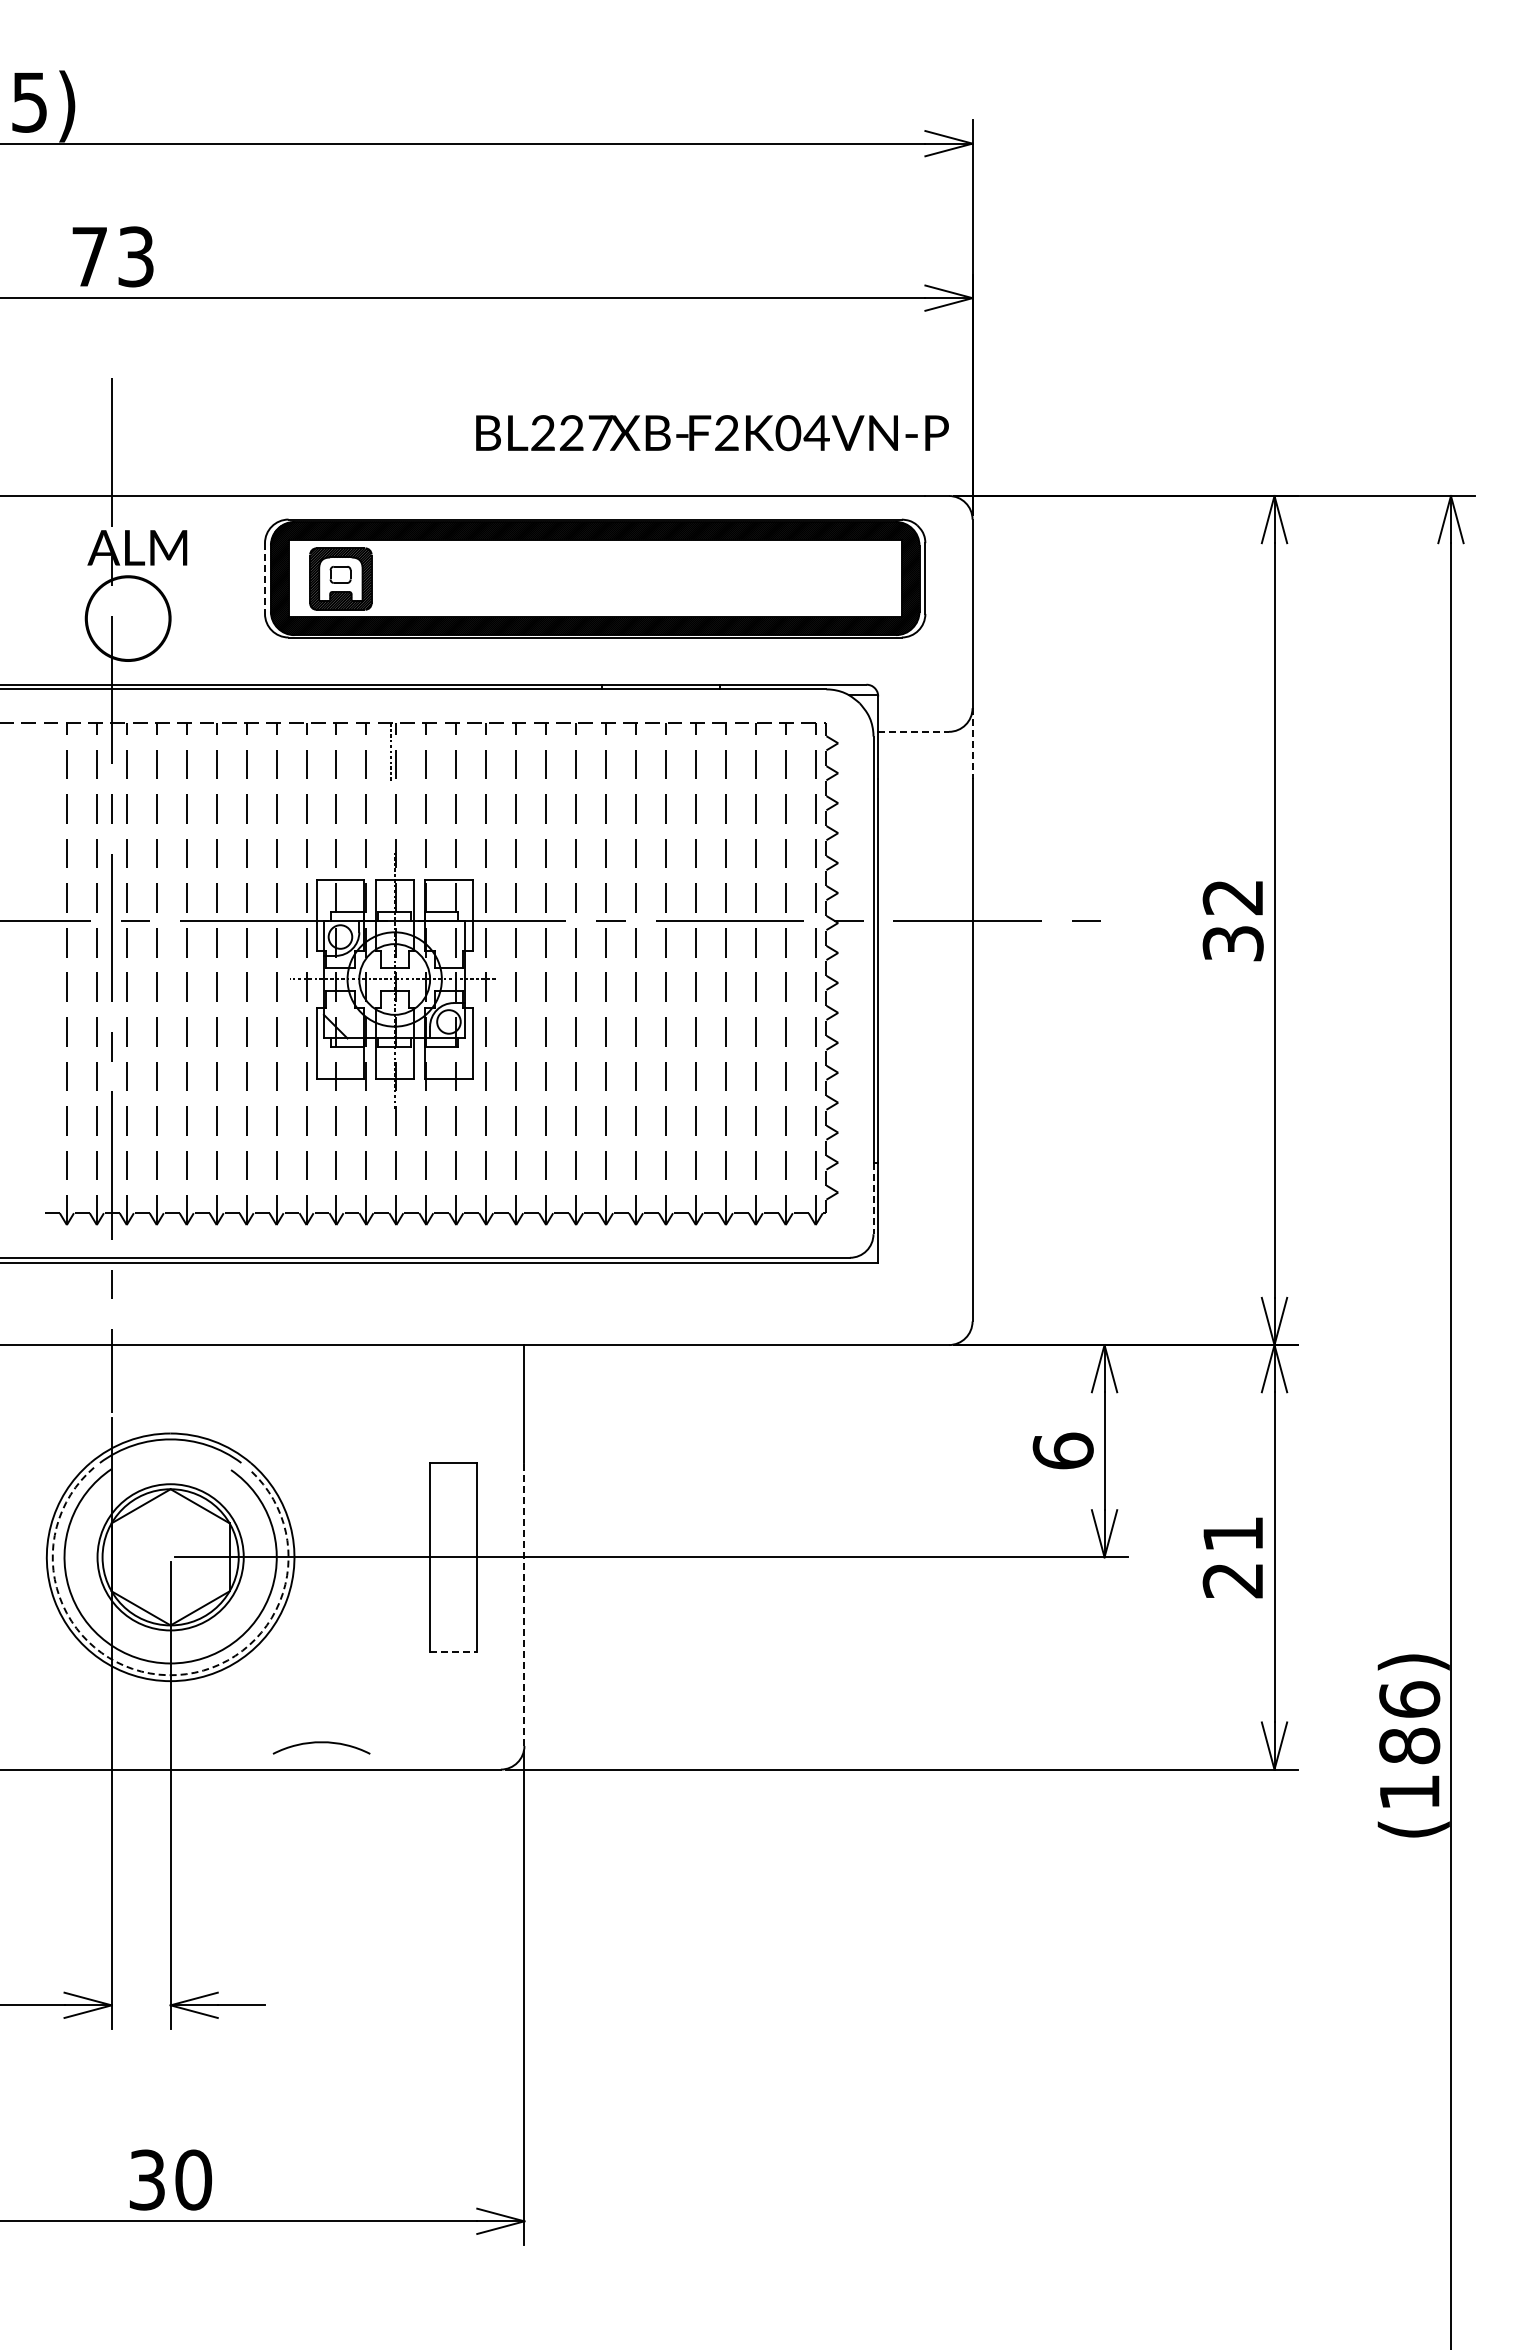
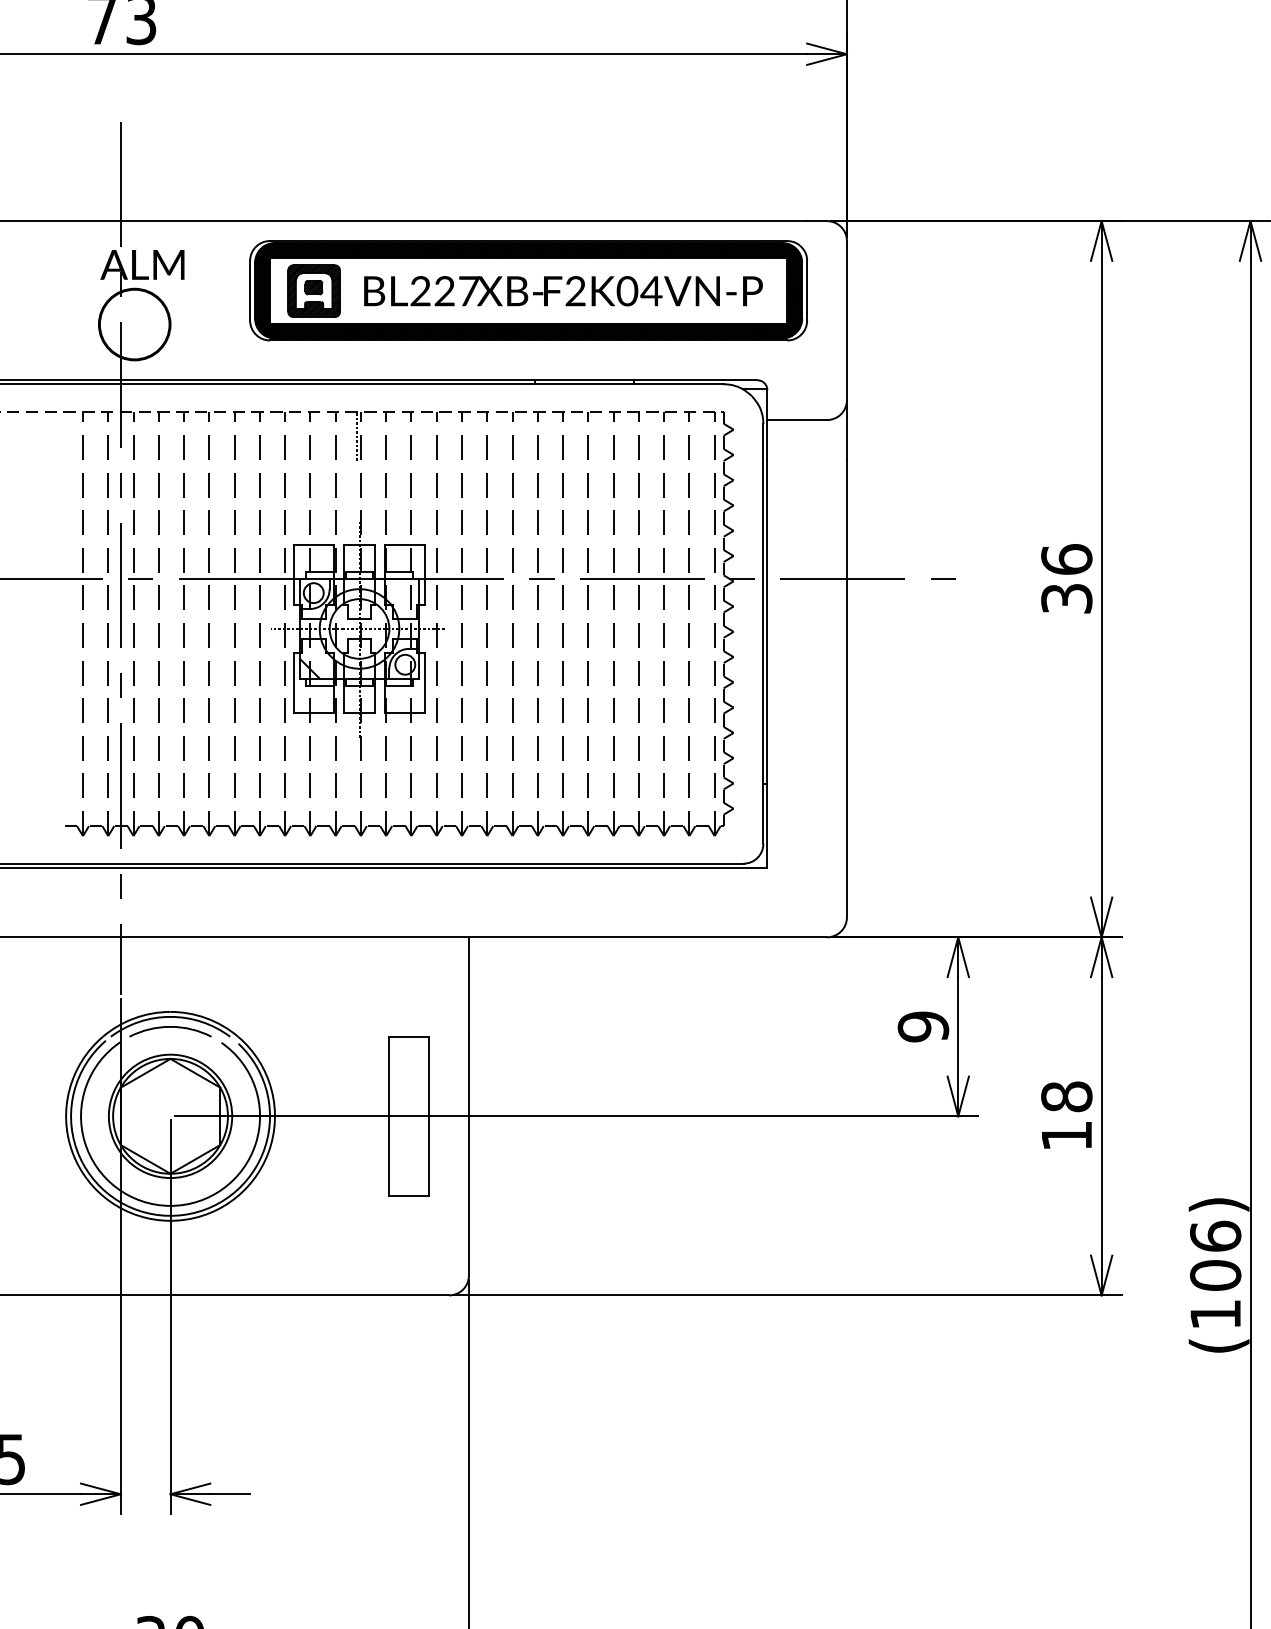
text: (712, 433) -> (563, 291), moved
hatch: (340, 574) -> (313, 287), added
line: (265, 579) -> (250, 291), dashed -> solid
line: (914, 731) -> (797, 419), dashed -> solid
line: (972, 744) -> (846, 430), dashed -> solid
text: (1232, 896) -> (1066, 558), 32 -> 36
line: (873, 1199) -> (763, 814), dashed -> solid
text: (1062, 1450) -> (922, 1026), 6 -> 9
text: (1232, 1557) -> (1066, 1116), 21 -> 18
line: (524, 1604) -> (469, 1156), dashed -> solid
line: (453, 1651) -> (409, 1195), dashed -> solid
arc: (168, 1675) -> (168, 1216), dashed -> solid
arc: (321, 1743) -> (170, 1027), moved
text: (1409, 1745) -> (1215, 1275), (186) -> (106)

